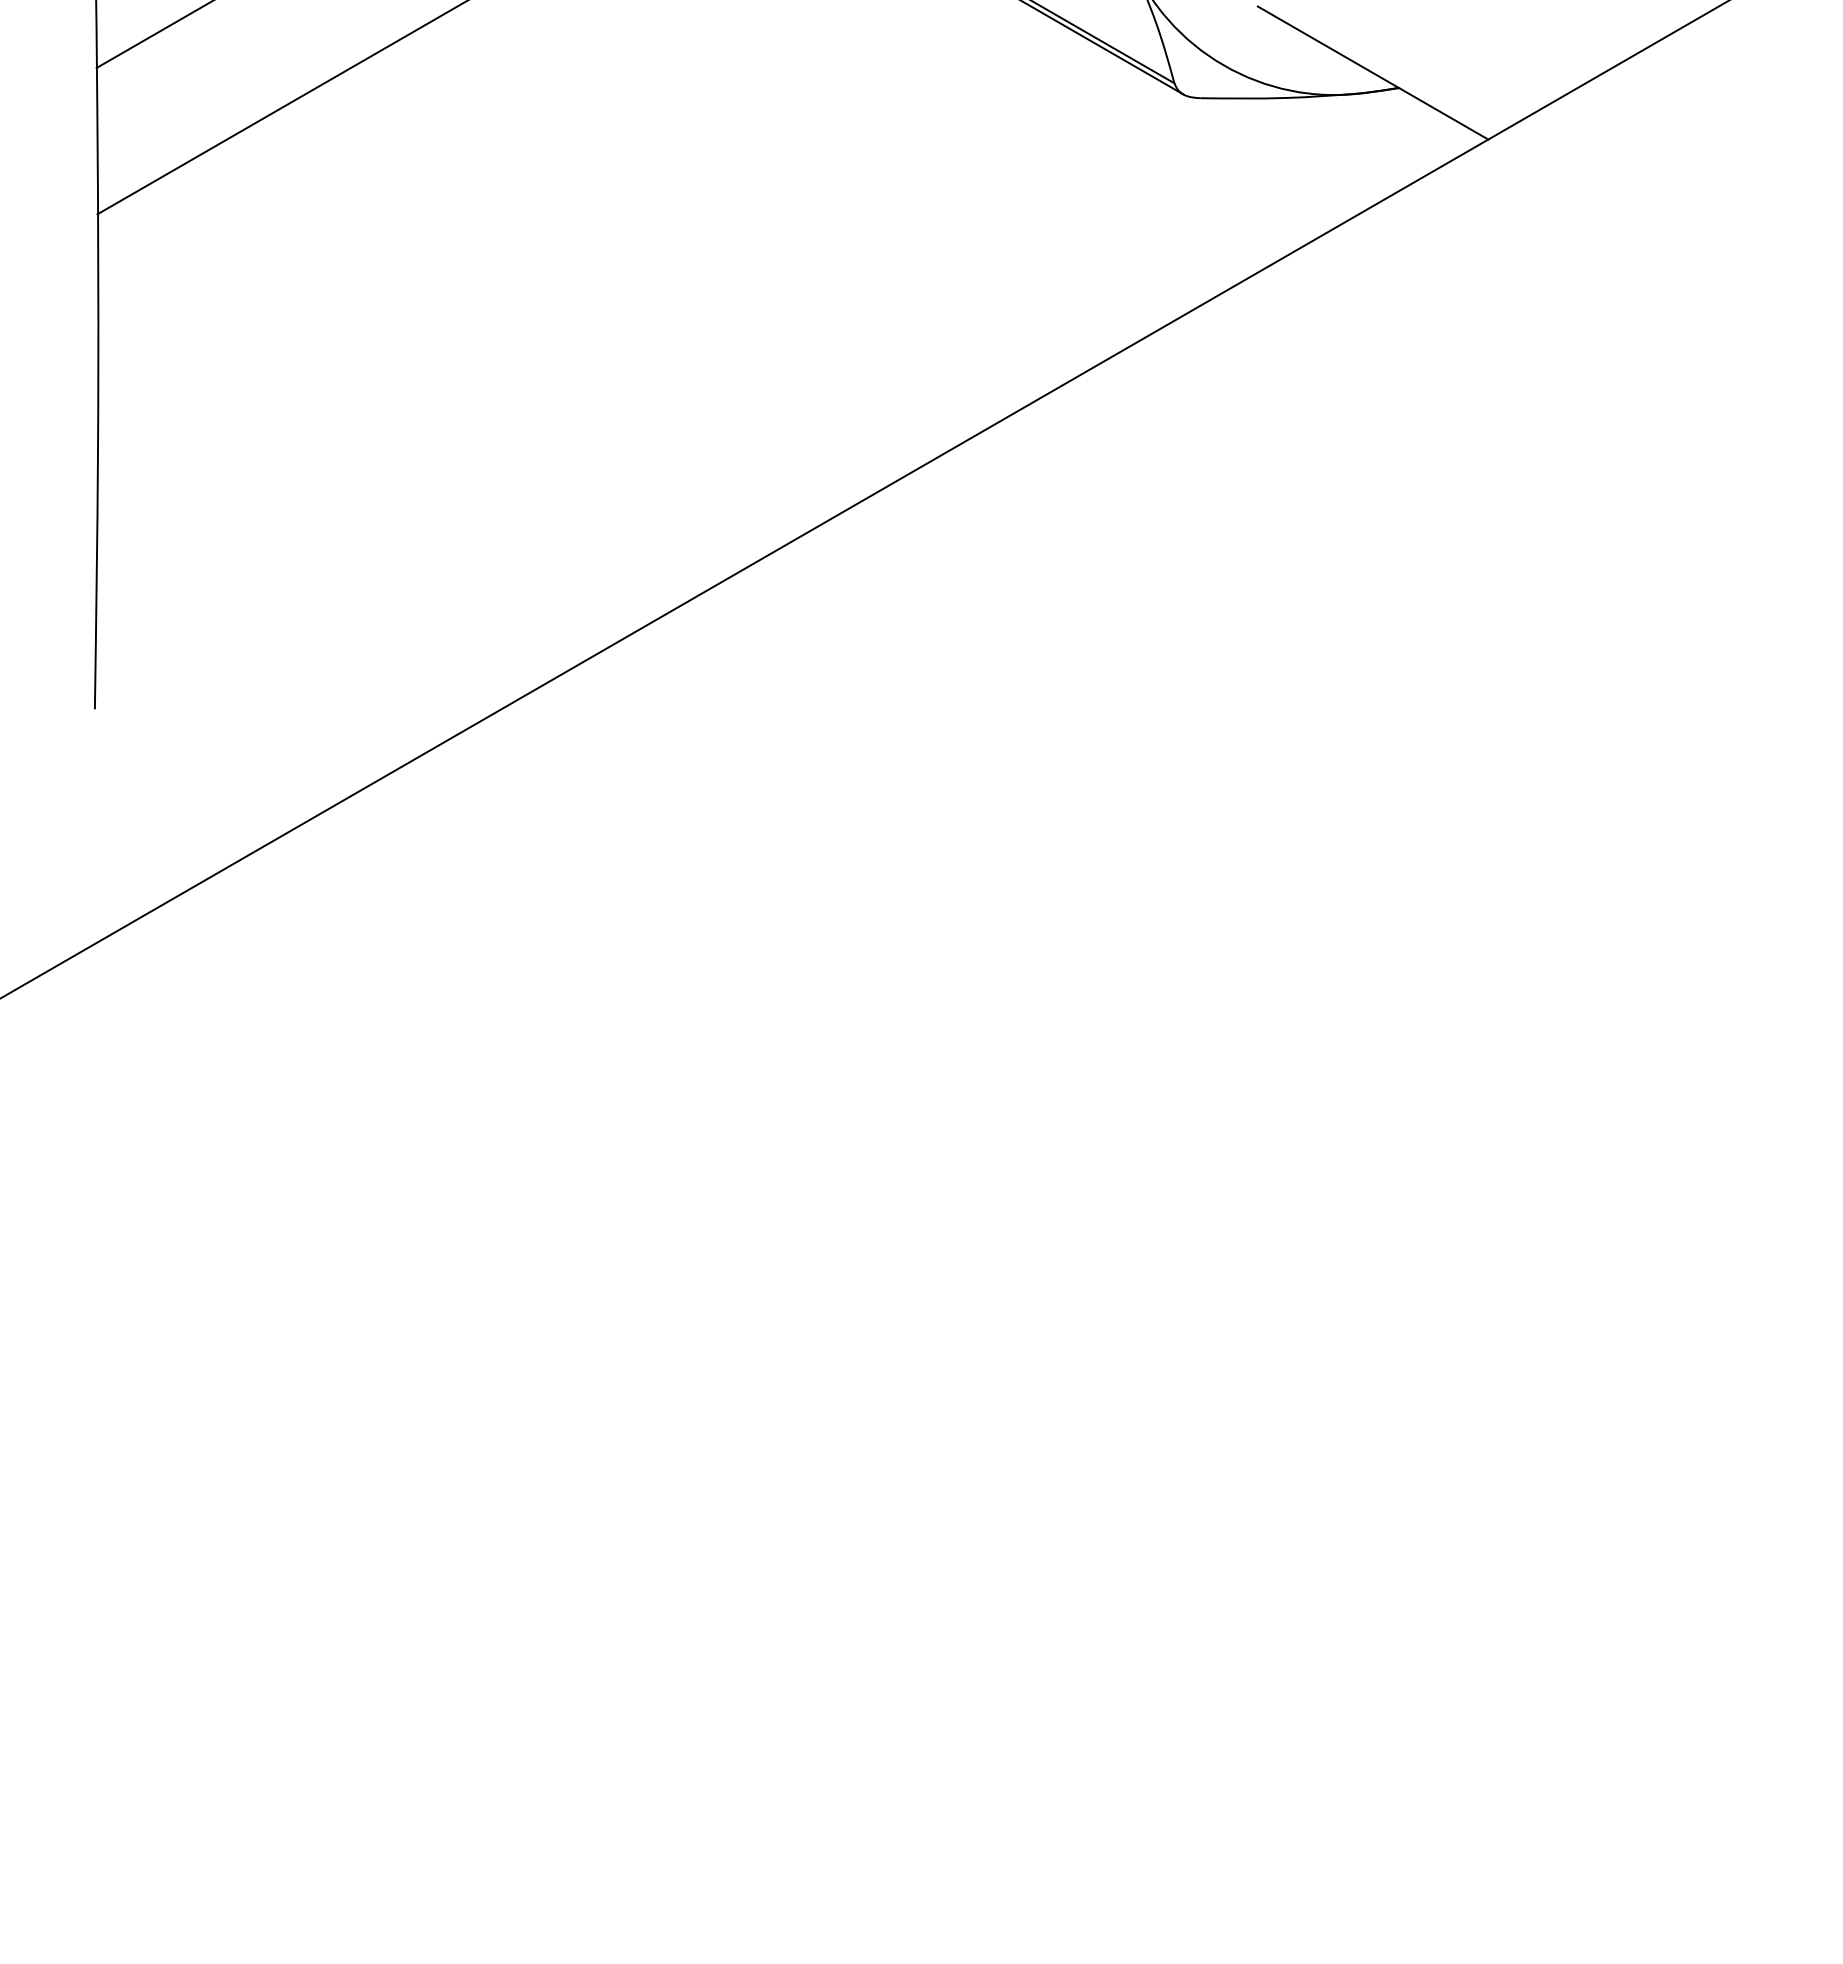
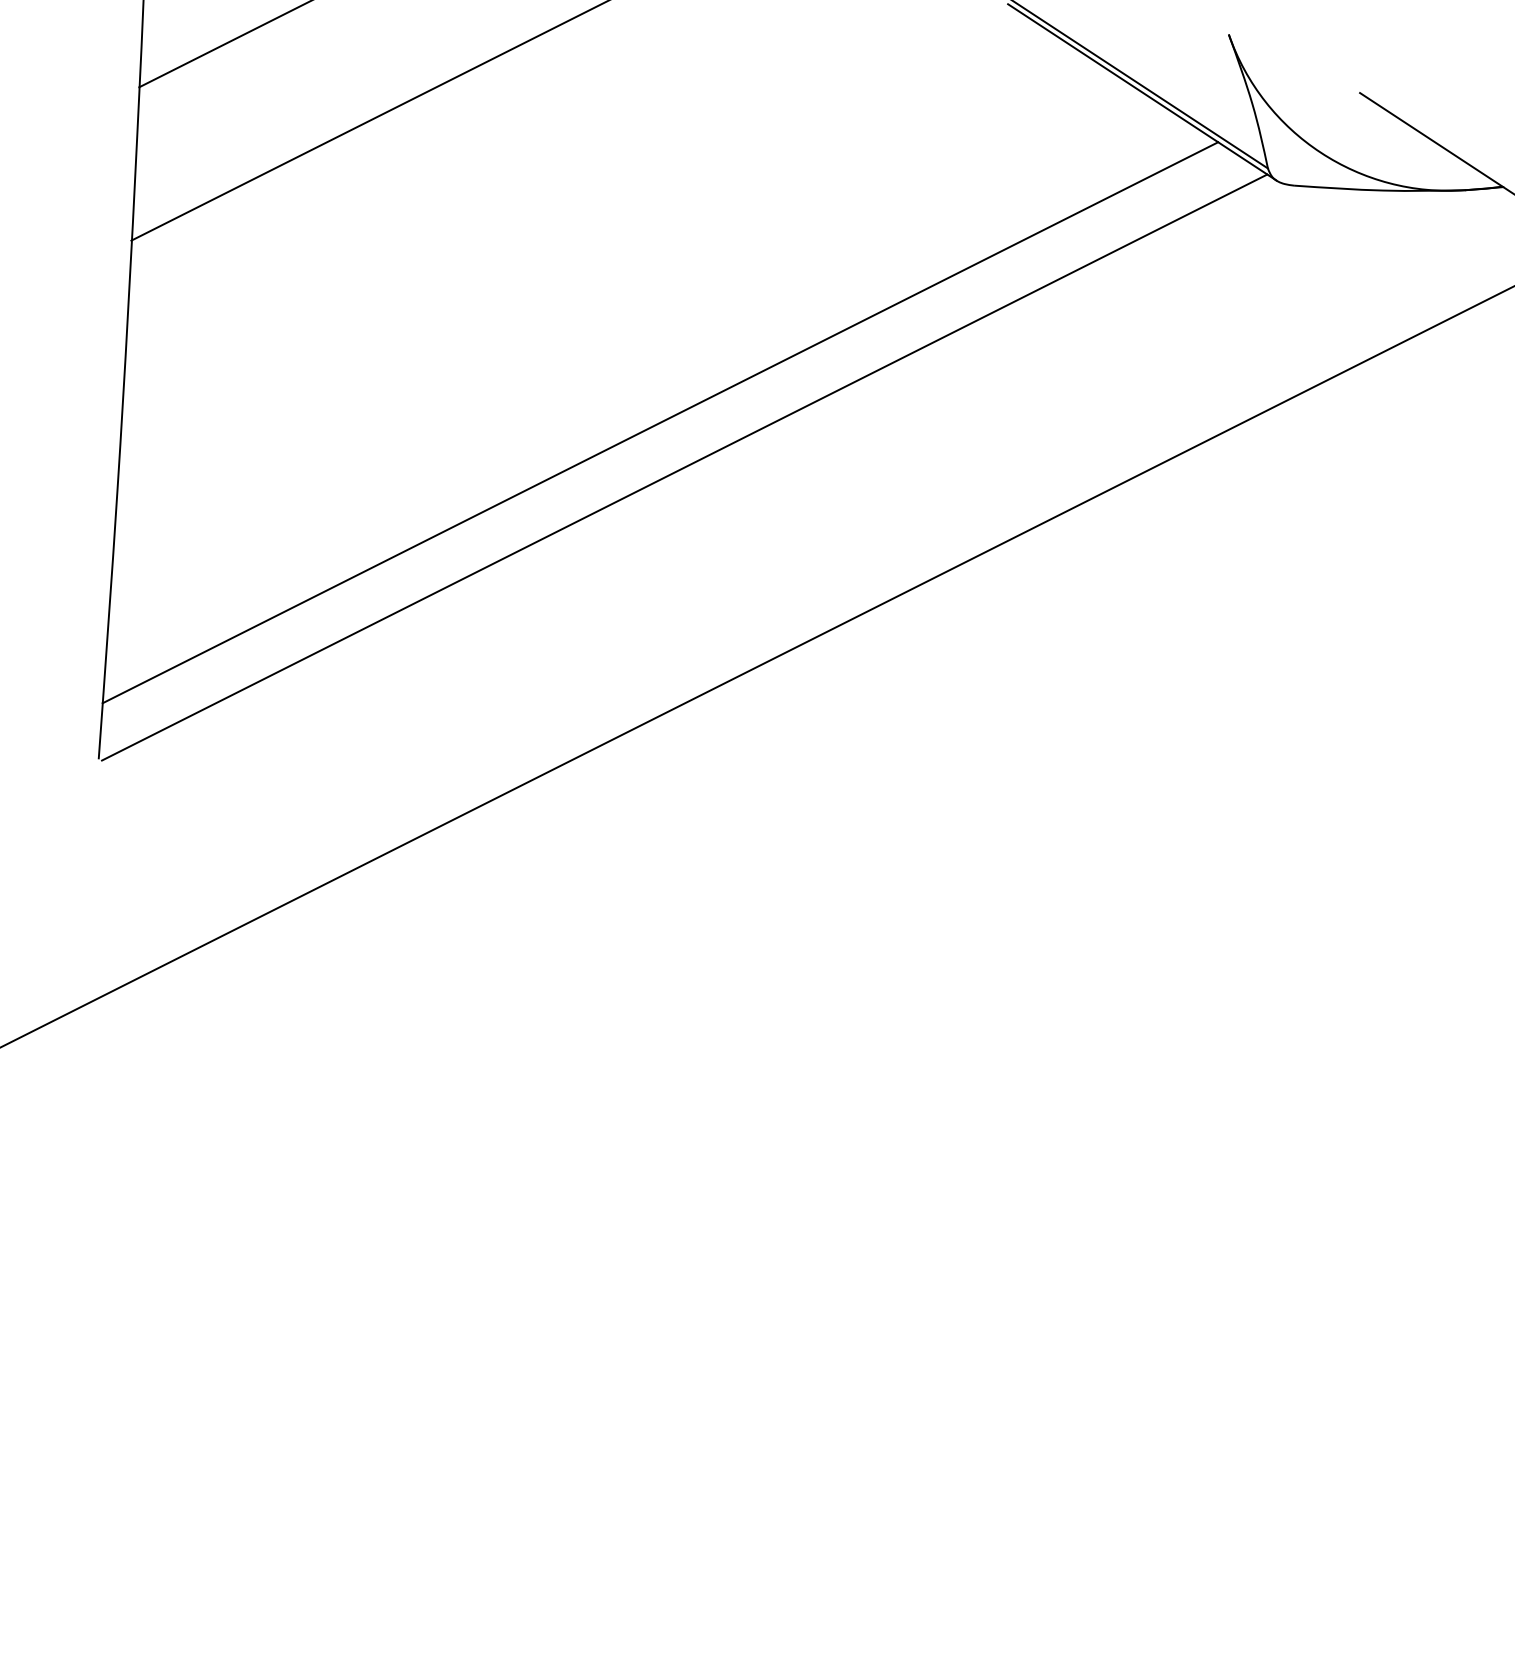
line: (610, 358) -> (660, 422), added
line: (636, 399) -> (685, 467), added

